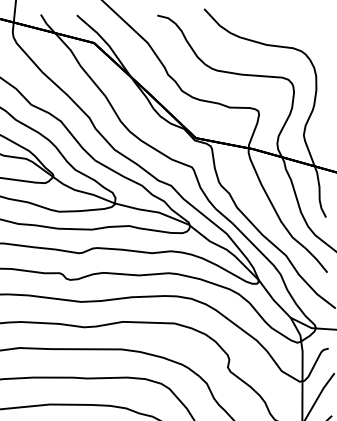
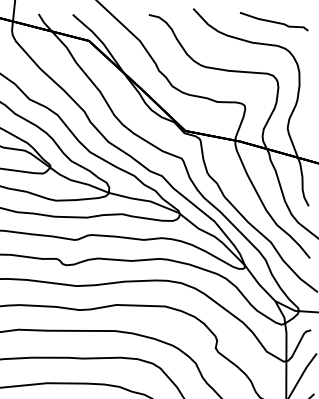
curve: (289, 22) -> (274, 21), added

